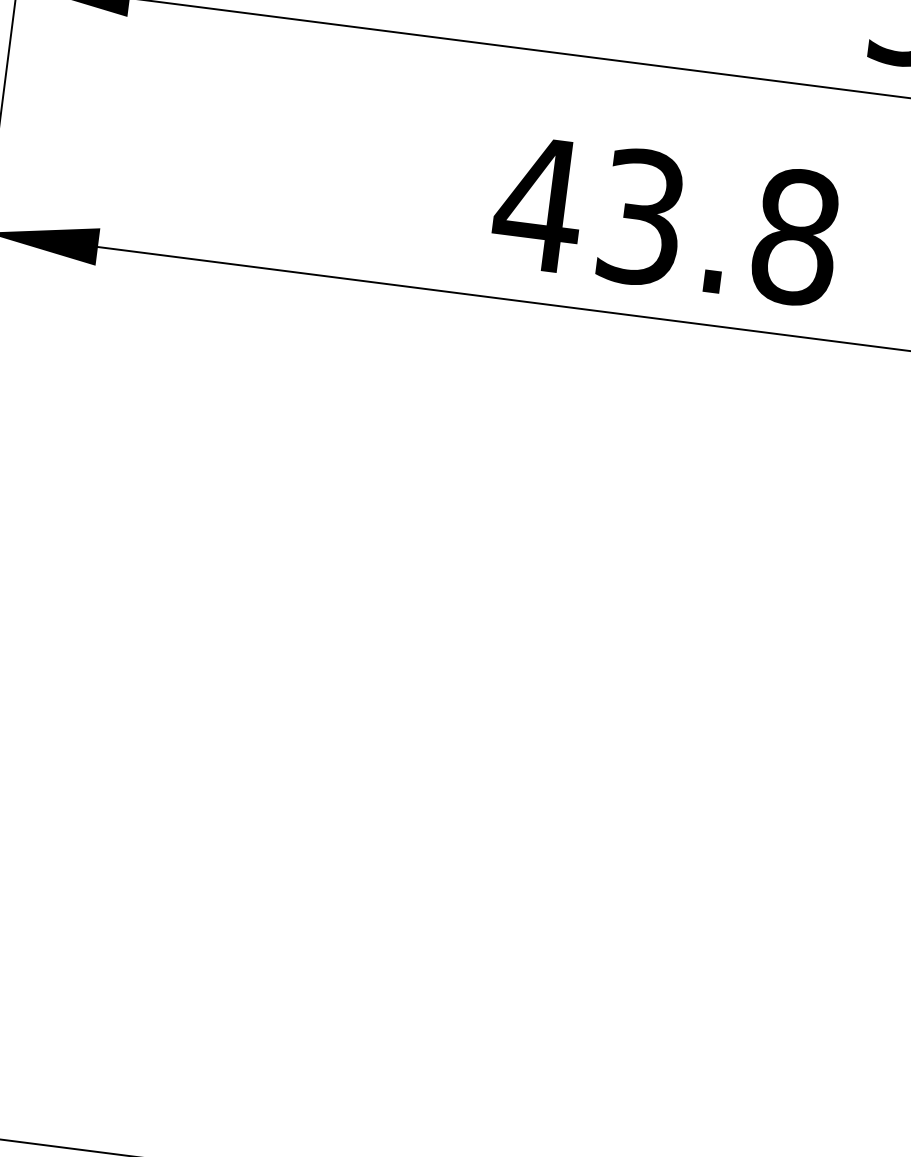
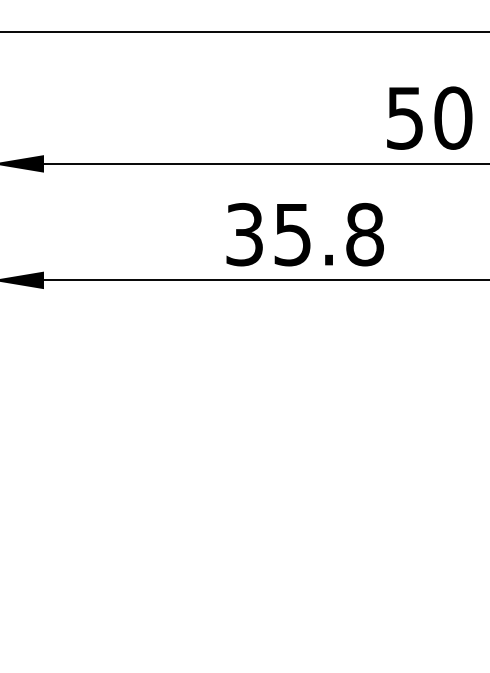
text: (587, 210) -> (267, 234), 43.8 -> 35.8

